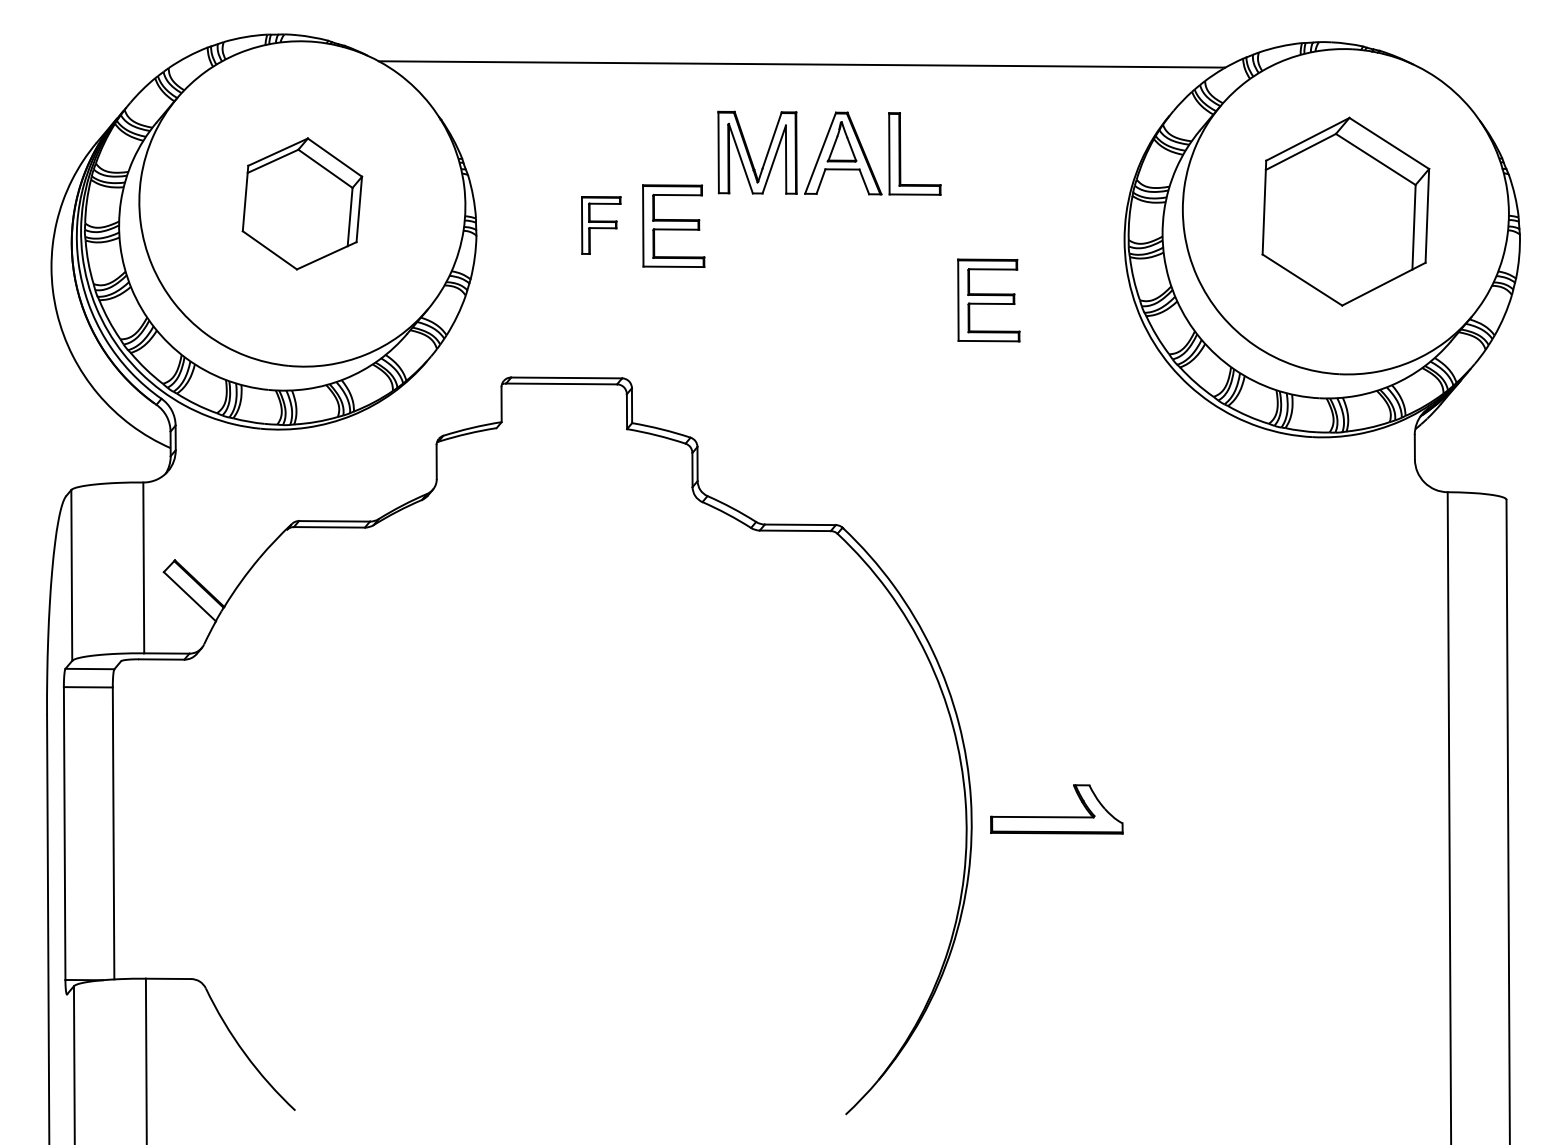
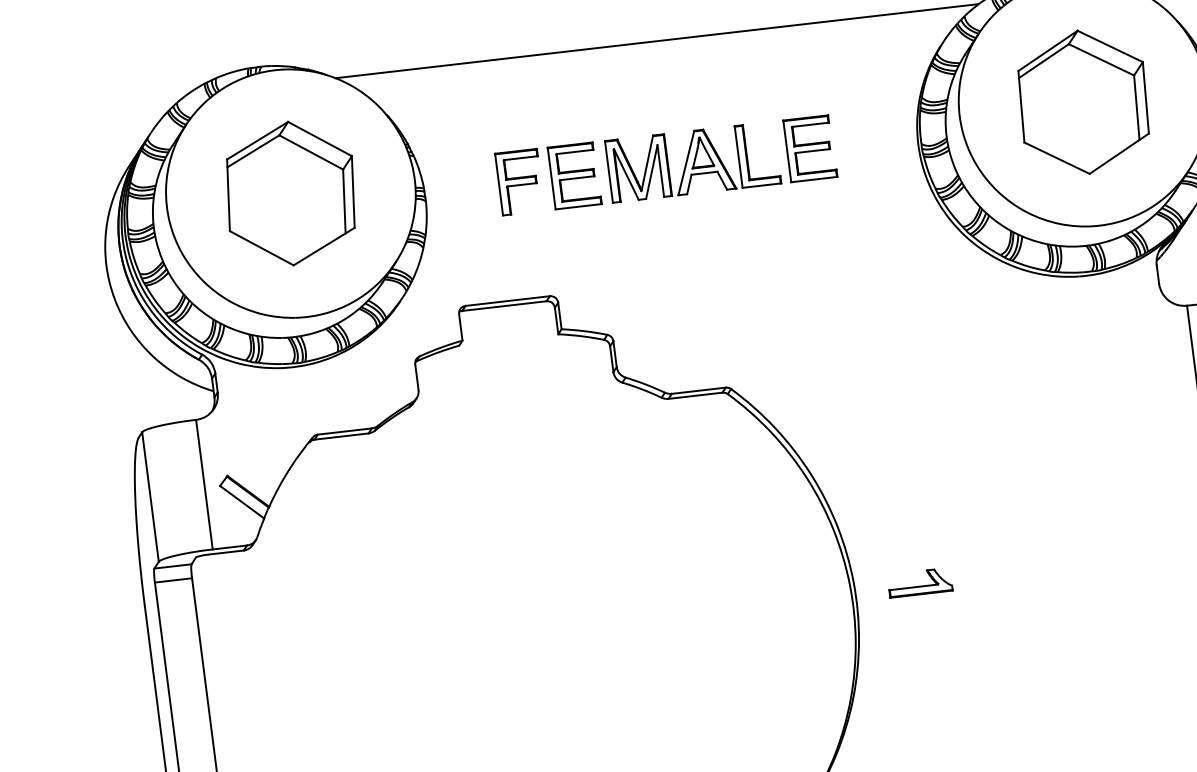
part: (829, 152) -> (693, 161), moved
part: (302, 203) -> (290, 193), size x1.43
part: (600, 225) -> (519, 182), size x1.43
part: (988, 300) -> (810, 148), moved
part: (1057, 809) -> (920, 582), size x0.62

